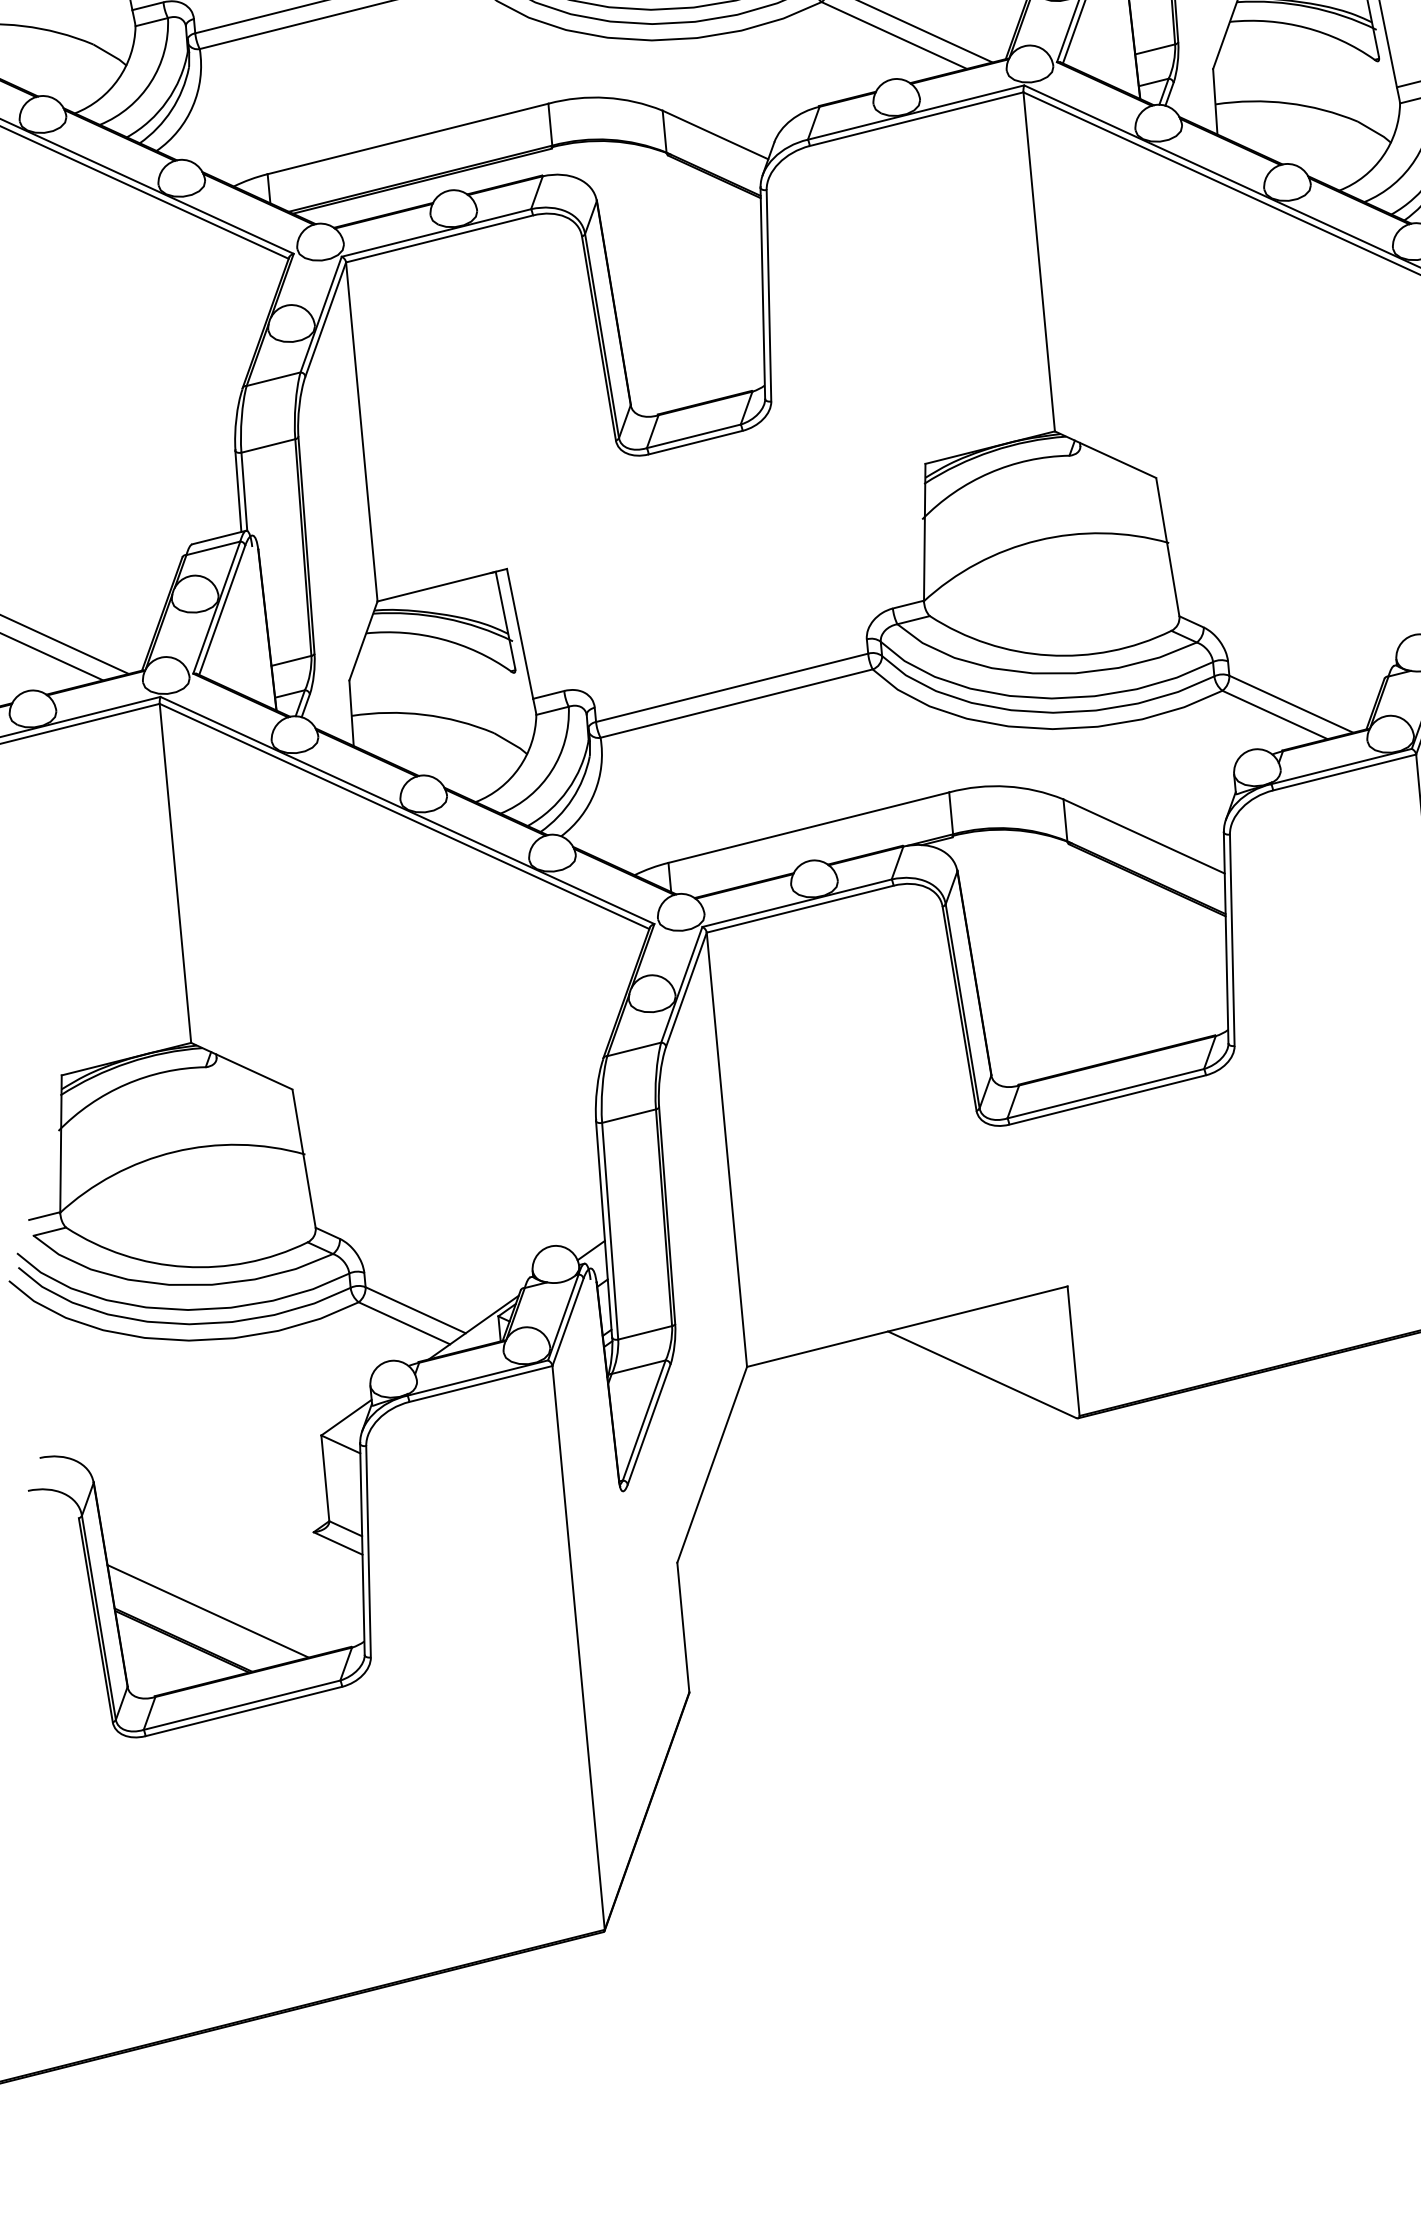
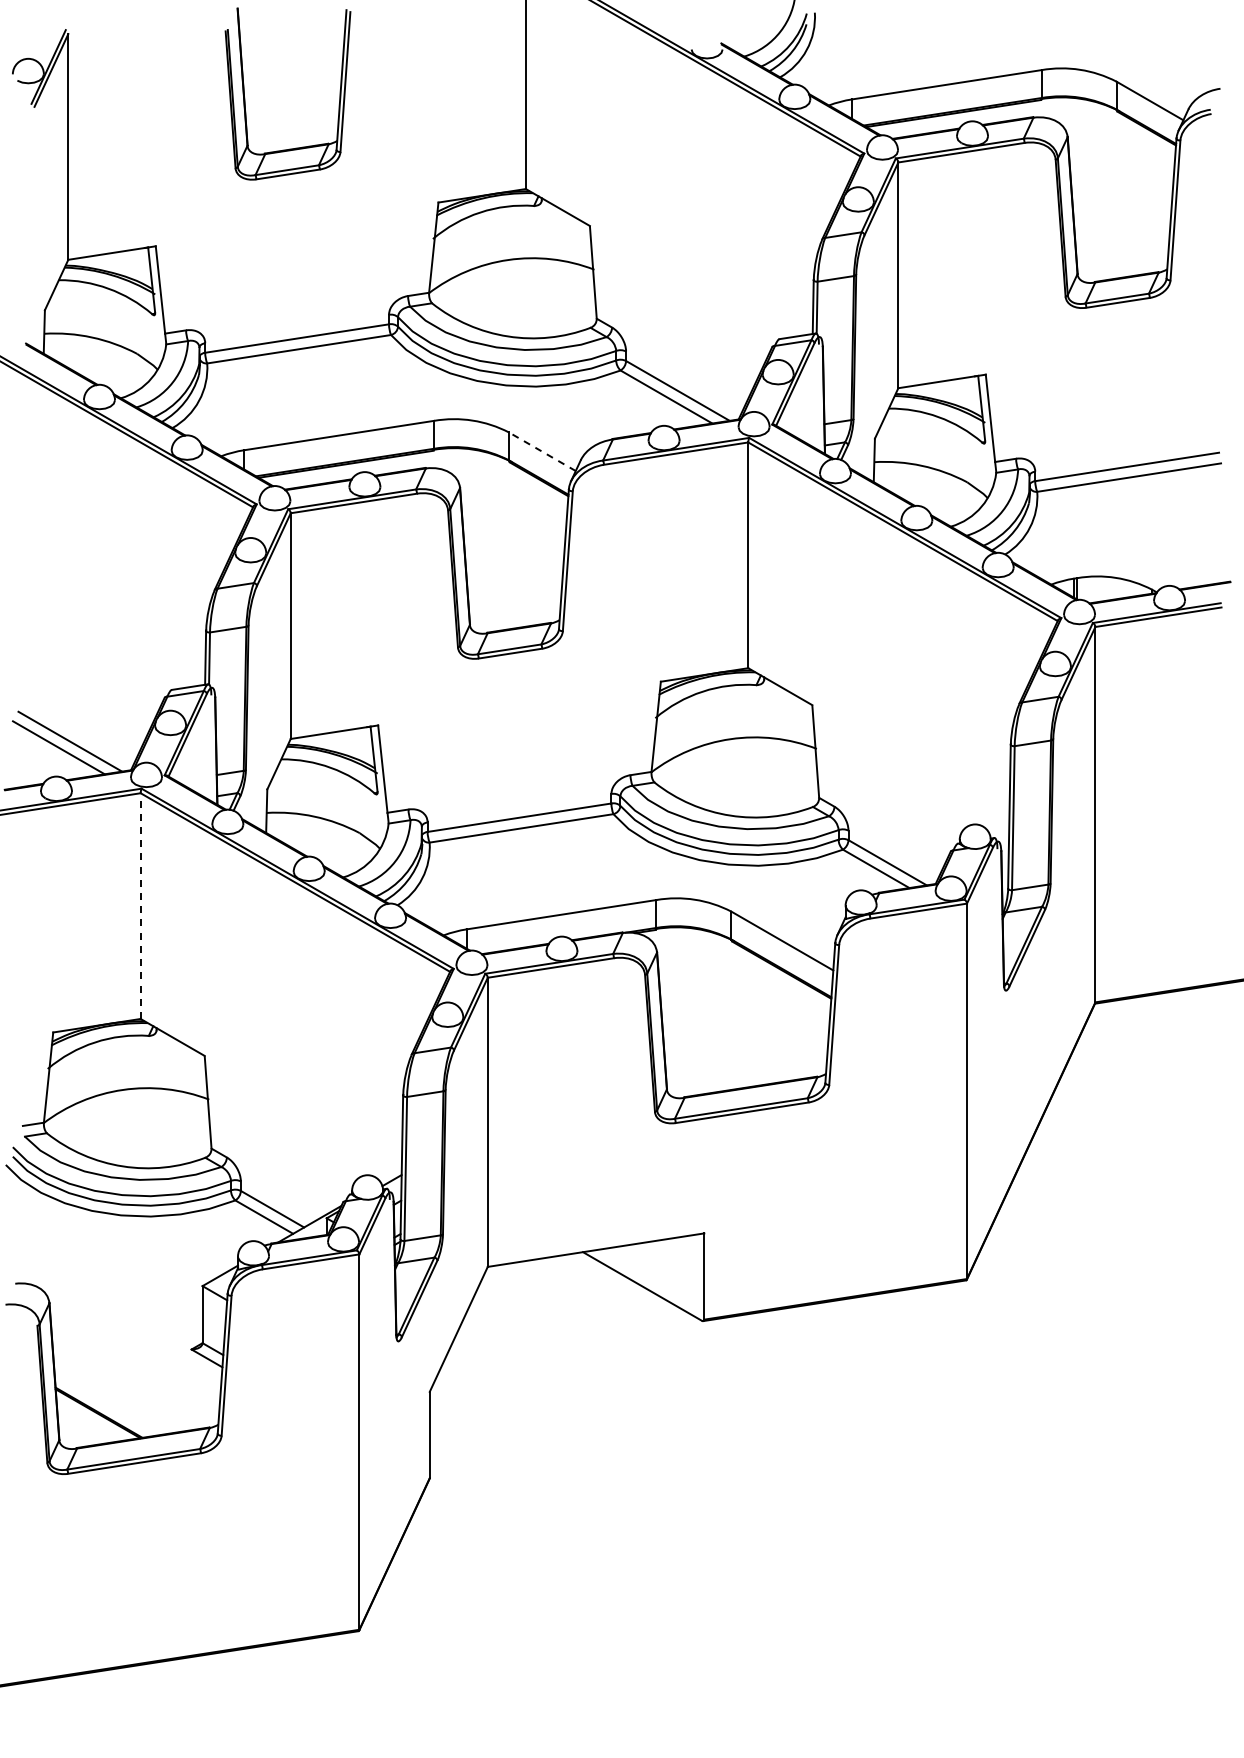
line: (715, 134) -> (542, 451), solid -> dashed
line: (175, 873) -> (140, 906), solid -> dashed
line: (207, 1610) -> (116, 1394), removed

